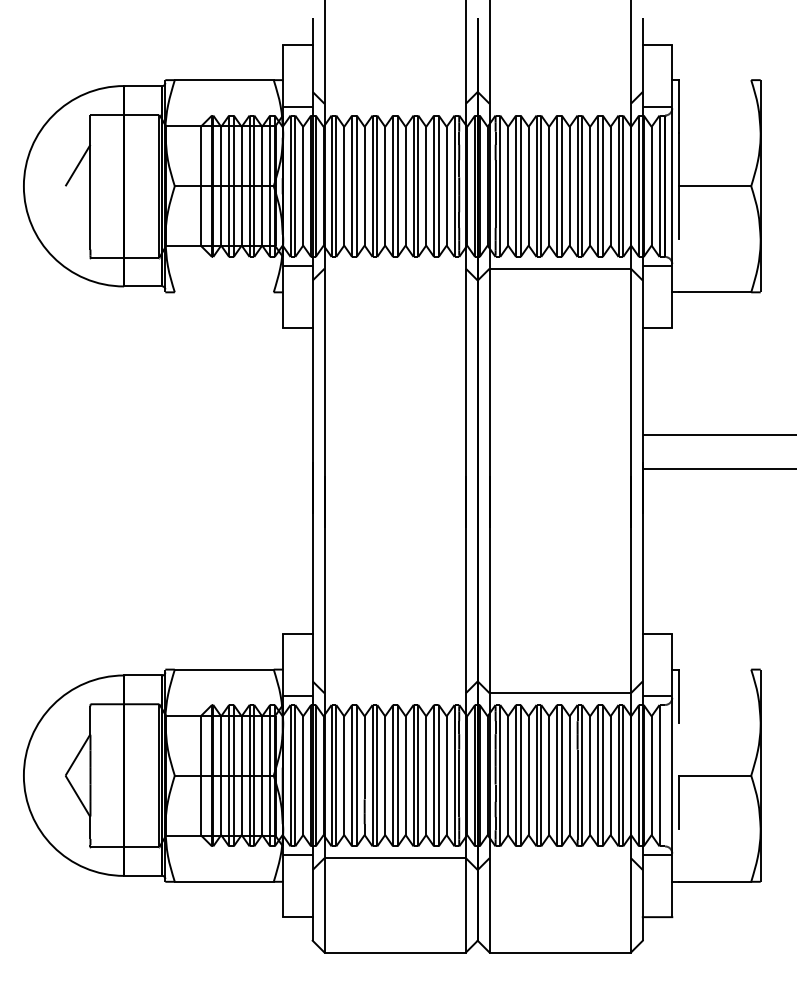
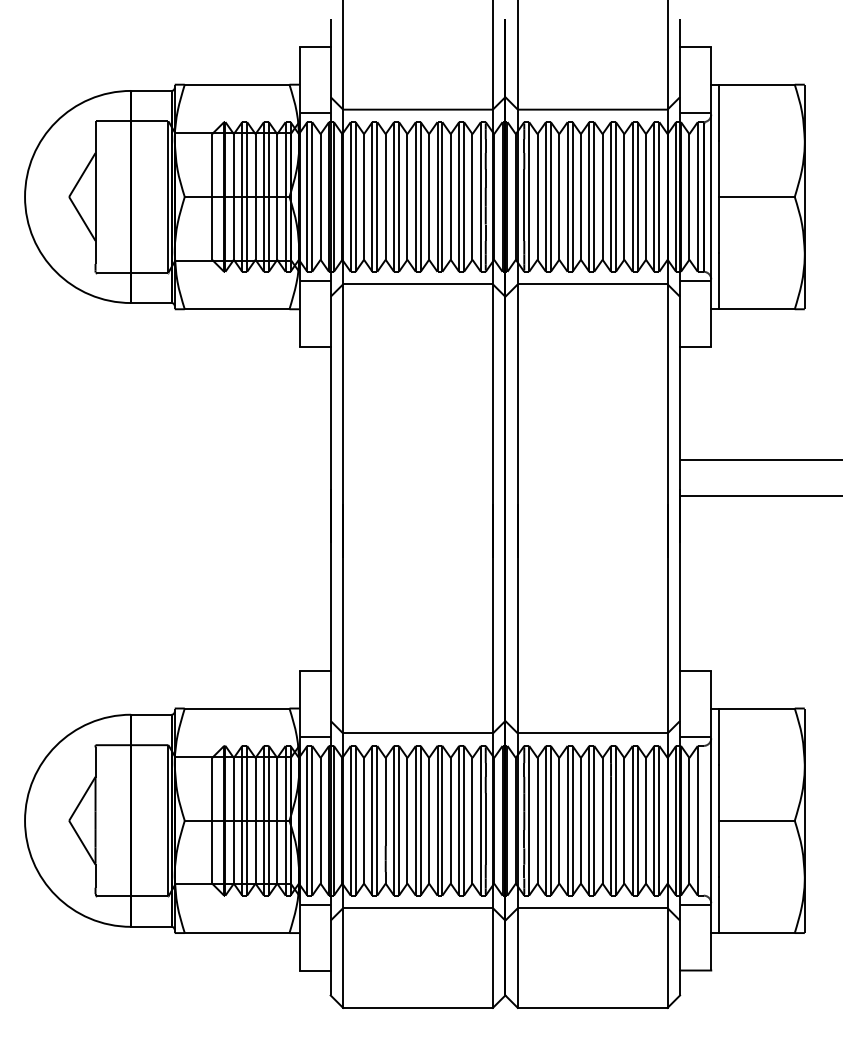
line: (715, 80) -> (756, 85), added
line: (394, 103) -> (417, 109), added
line: (560, 103) -> (592, 109), added
line: (77, 206) -> (81, 218), added
line: (679, 265) -> (718, 280), added
line: (394, 268) -> (417, 284), added
line: (223, 292) -> (236, 309), added
line: (715, 669) -> (756, 708), added
line: (394, 693) -> (417, 733), added
line: (679, 748) -> (718, 792), added
line: (679, 854) -> (718, 904), added
line: (560, 858) -> (592, 908), added

